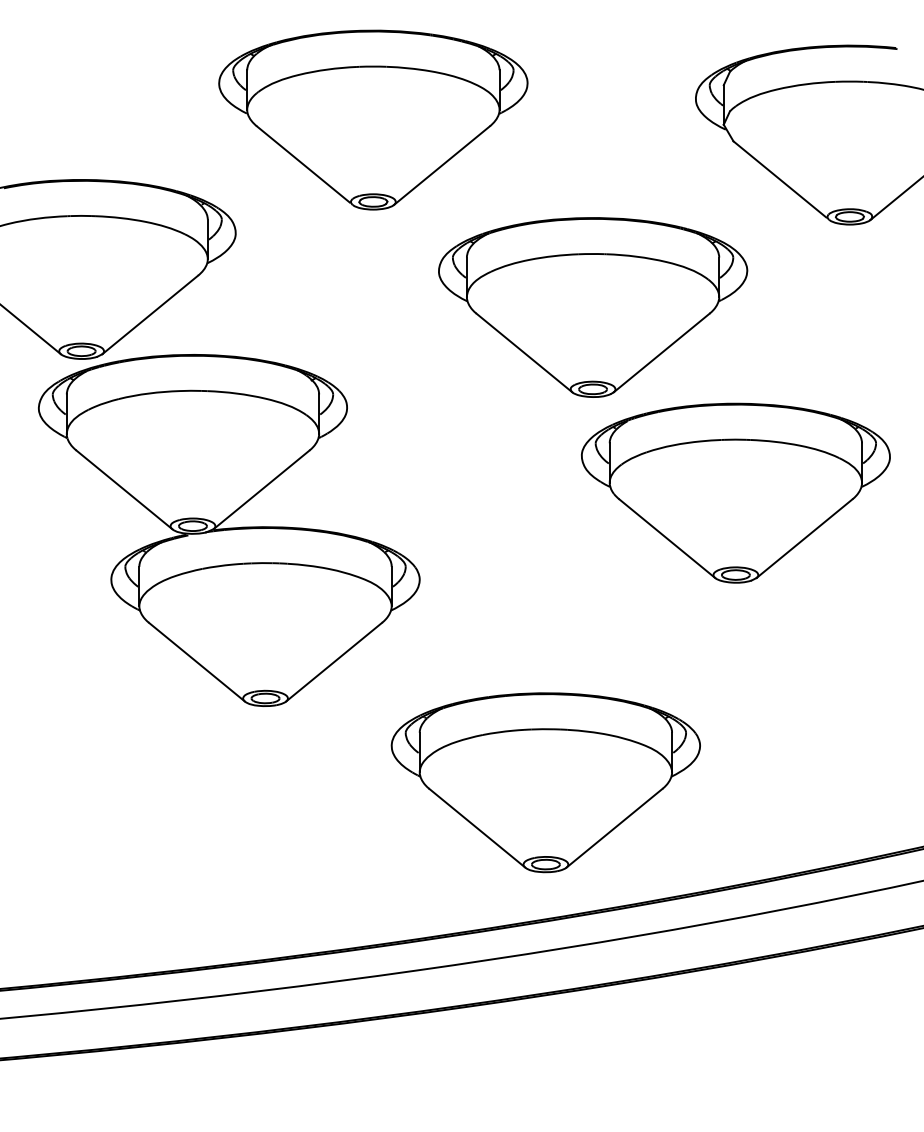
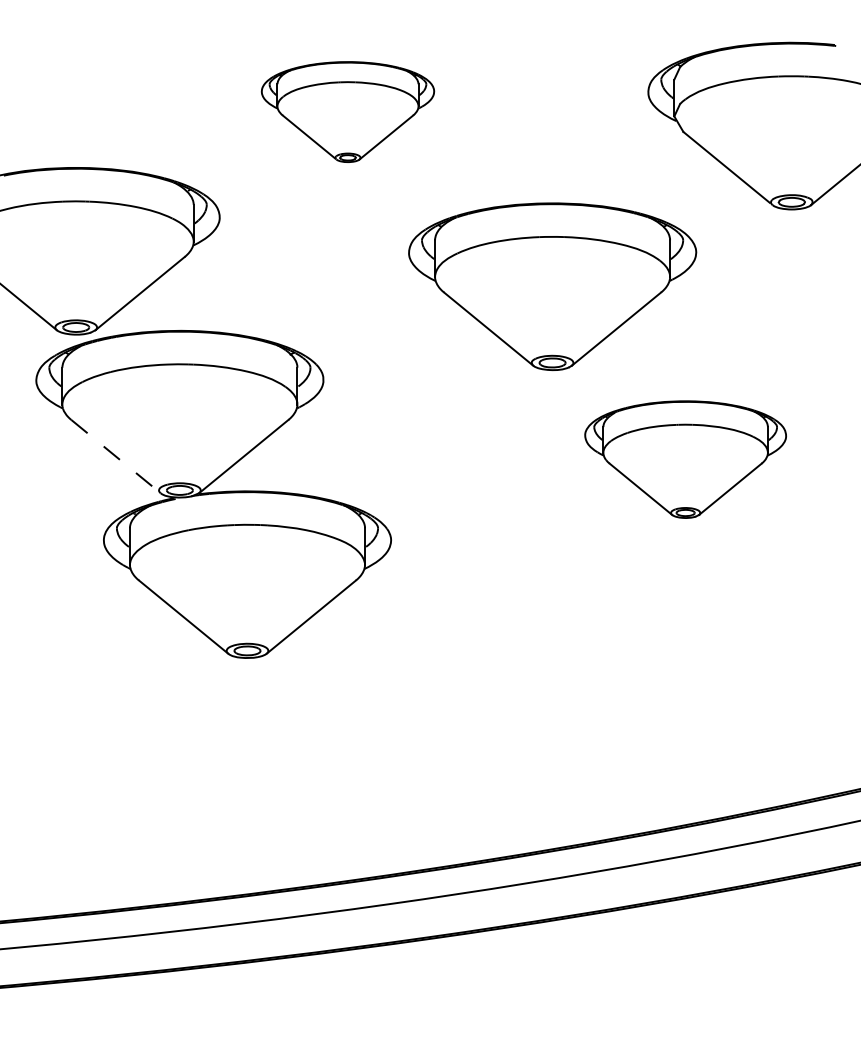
part: (373, 119) -> (348, 111), size x0.6
line: (124, 489) -> (116, 456), solid -> dashed
part: (735, 492) -> (685, 459), size x0.7
part: (545, 782) -> (508, 729), removed

